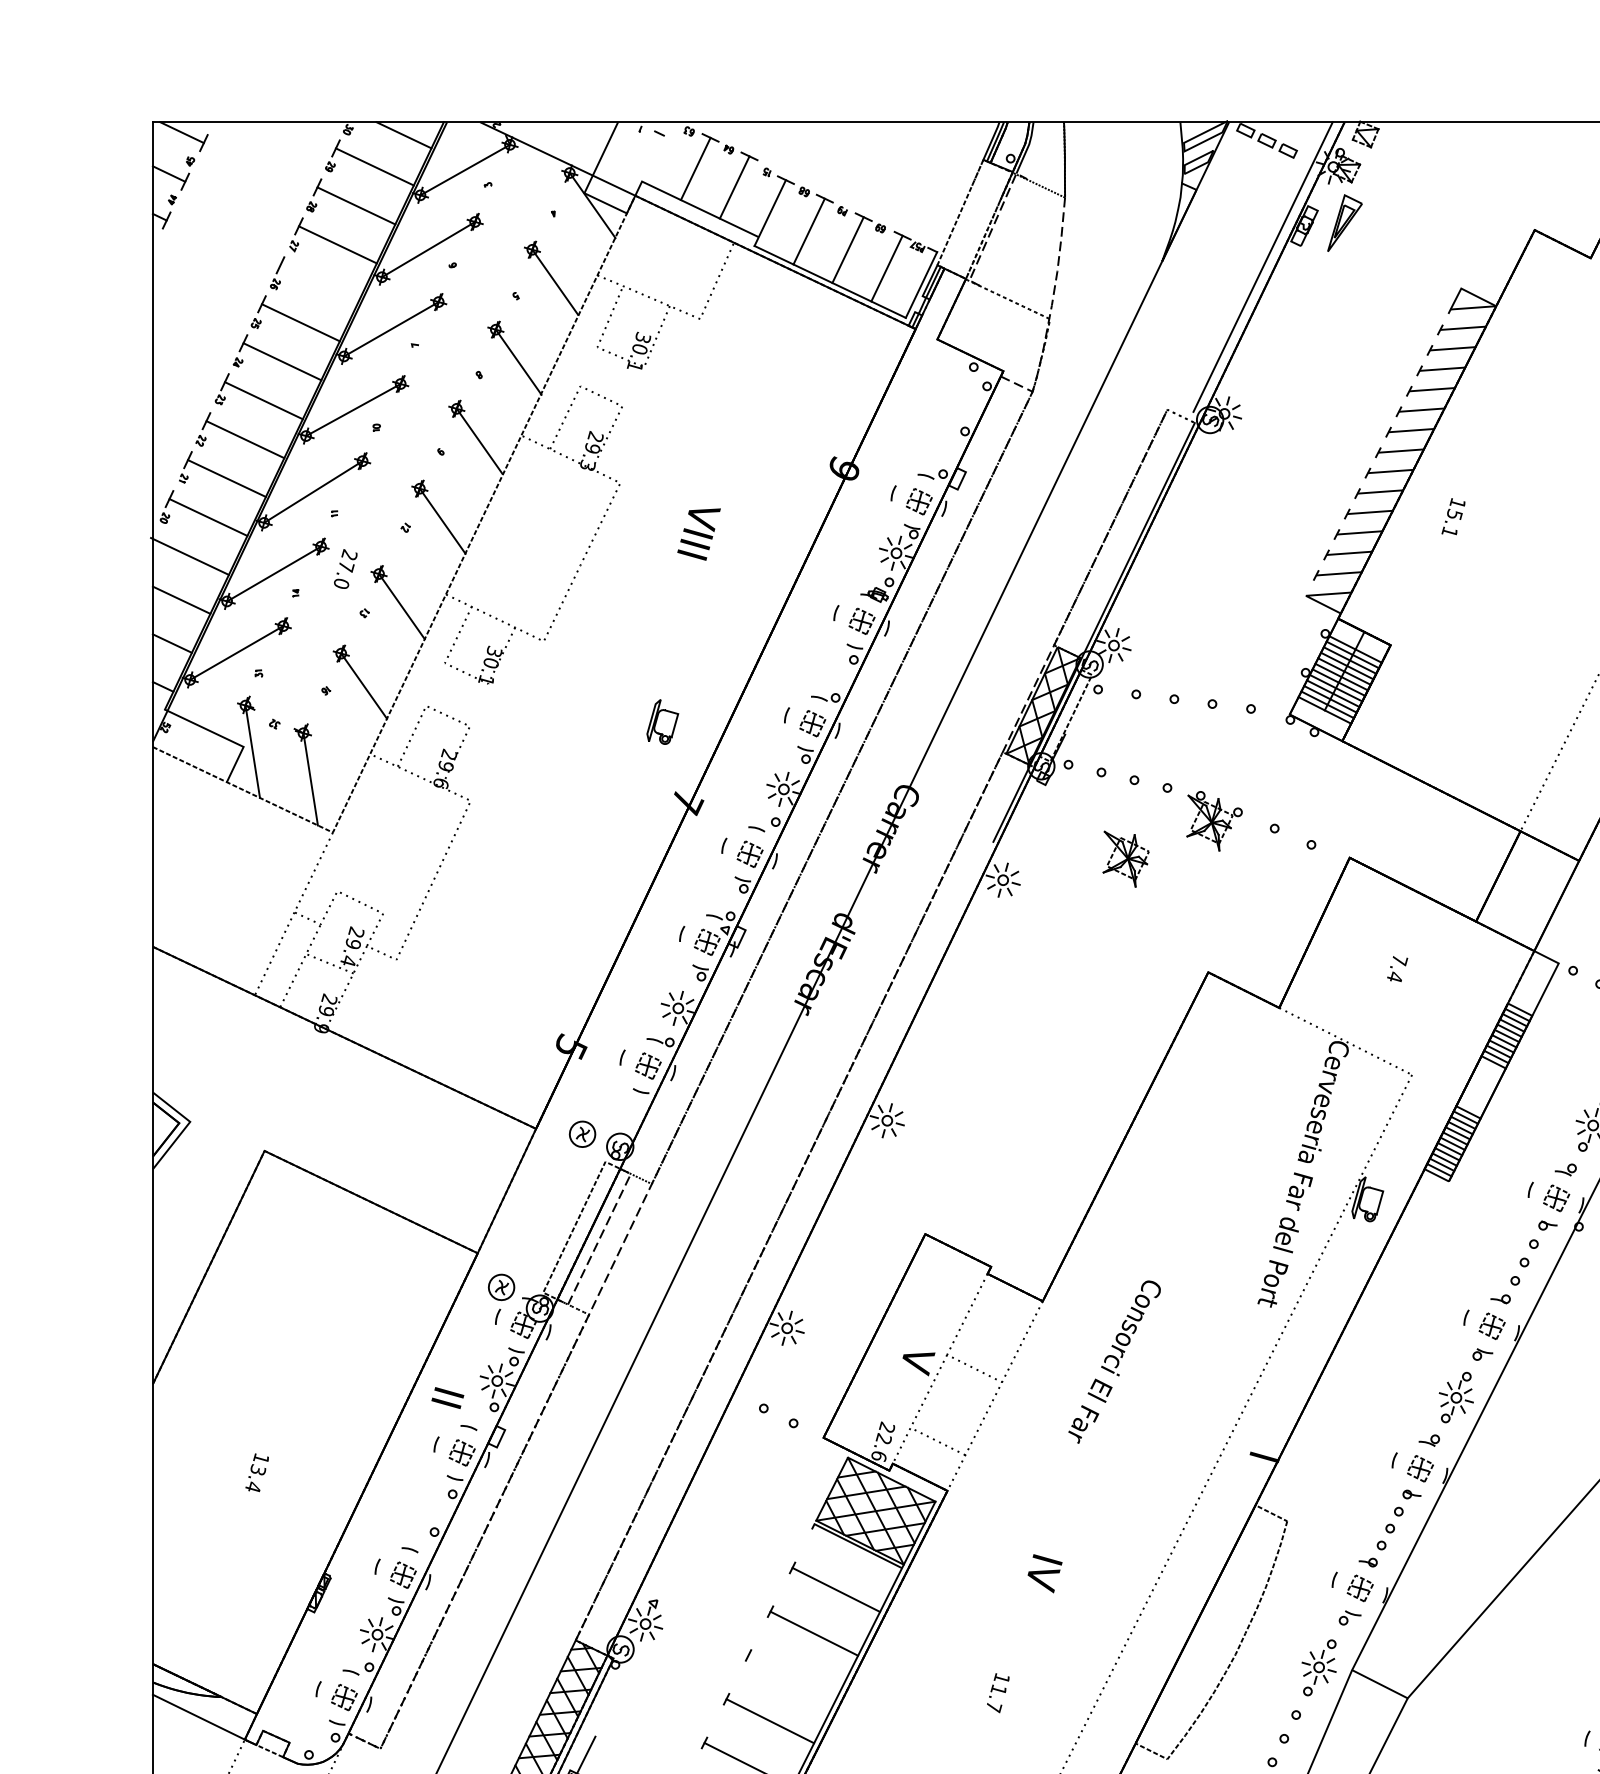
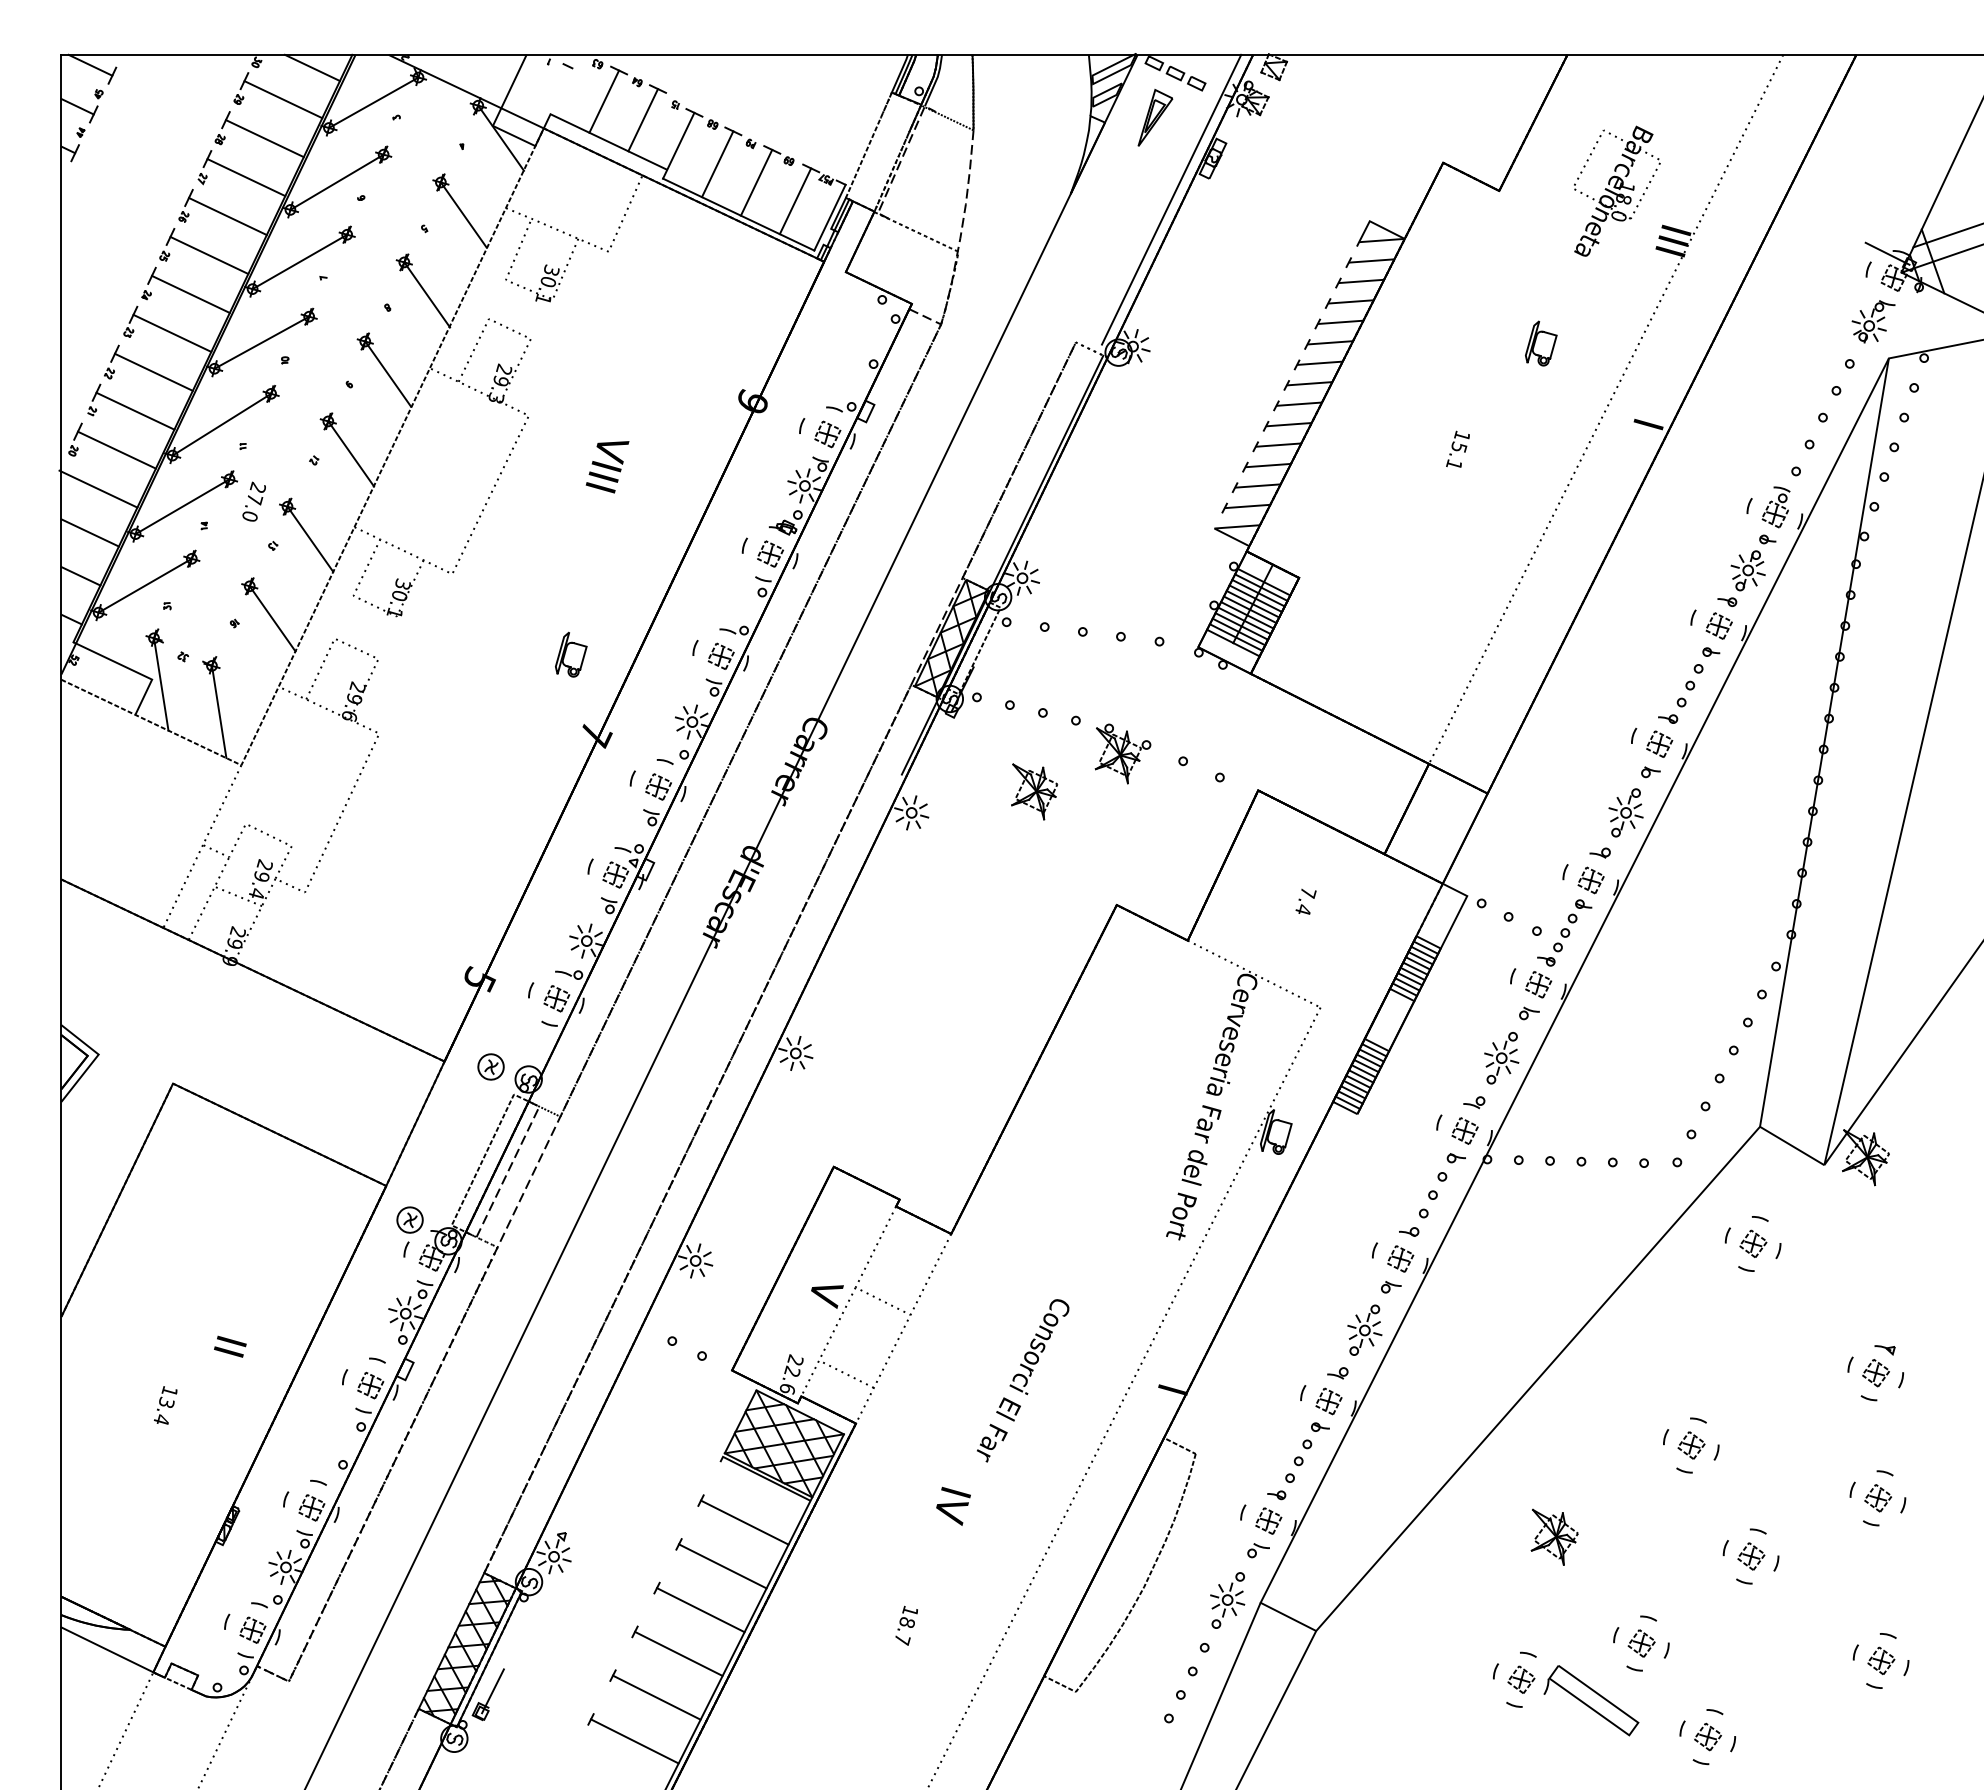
part: (1345, 222) -> (1155, 117), moved
line: (319, 283) -> (227, 216), added
text: (1453, 515) -> (1457, 448), moved
text: (1115, 1361) -> (1023, 1380), moved
text: (448, 1397) -> (230, 1346), moved
line: (792, 1677) -> (700, 1610), added
text: (998, 1689) -> (906, 1622), 11.7 -> 18.7

